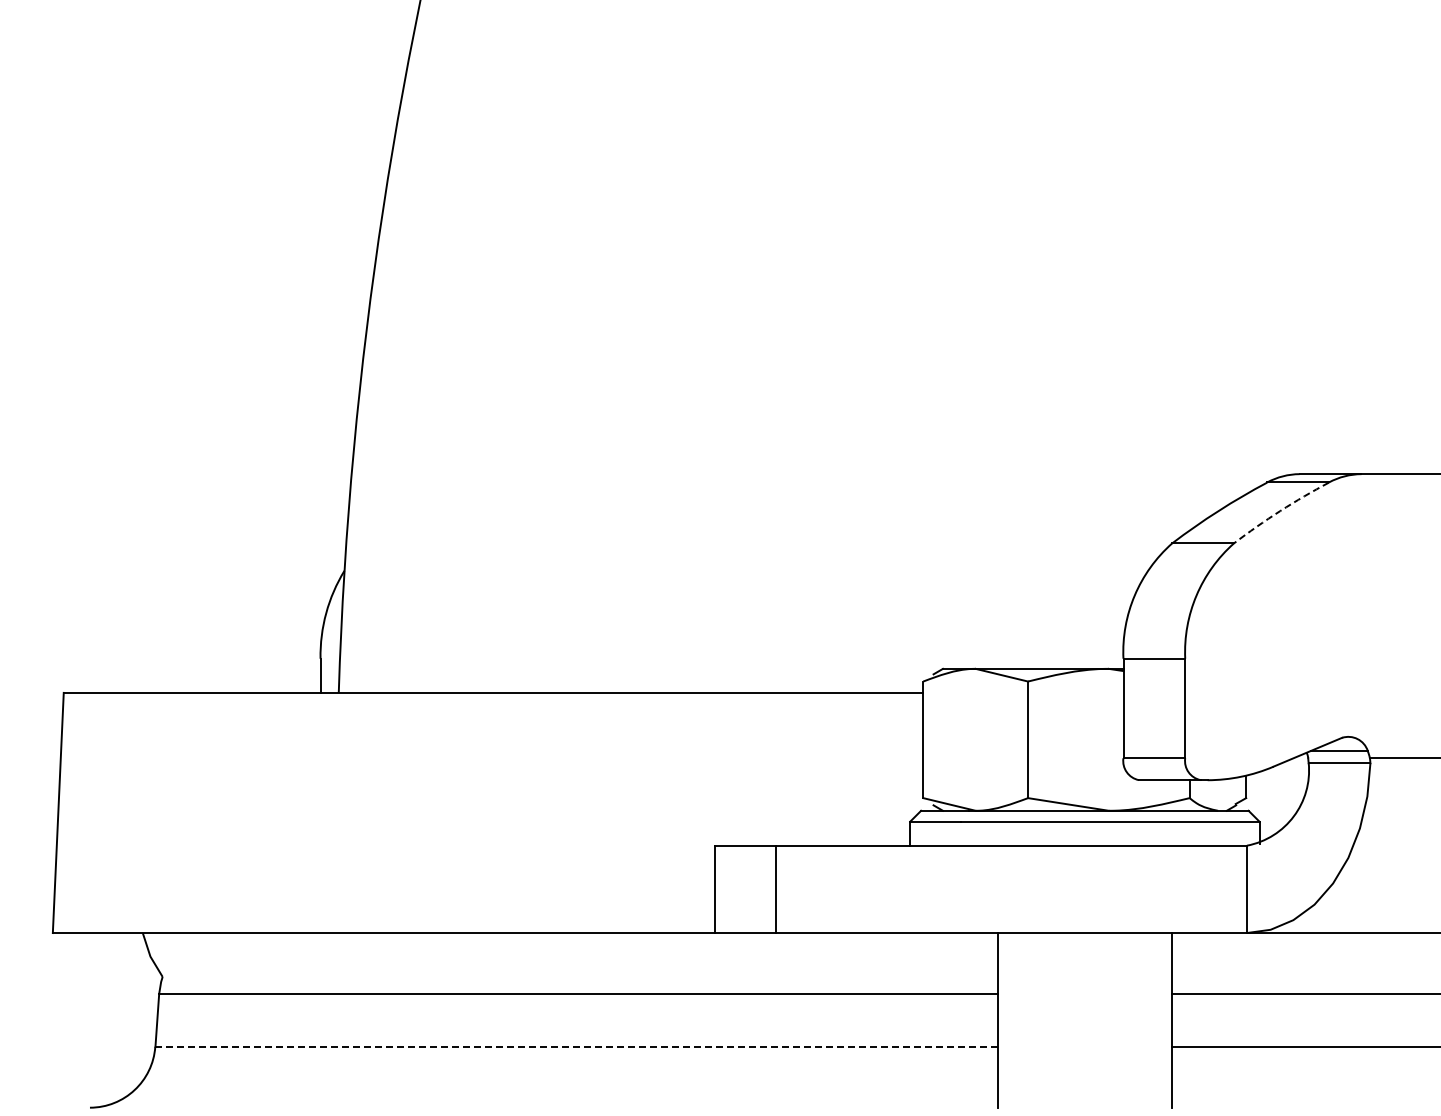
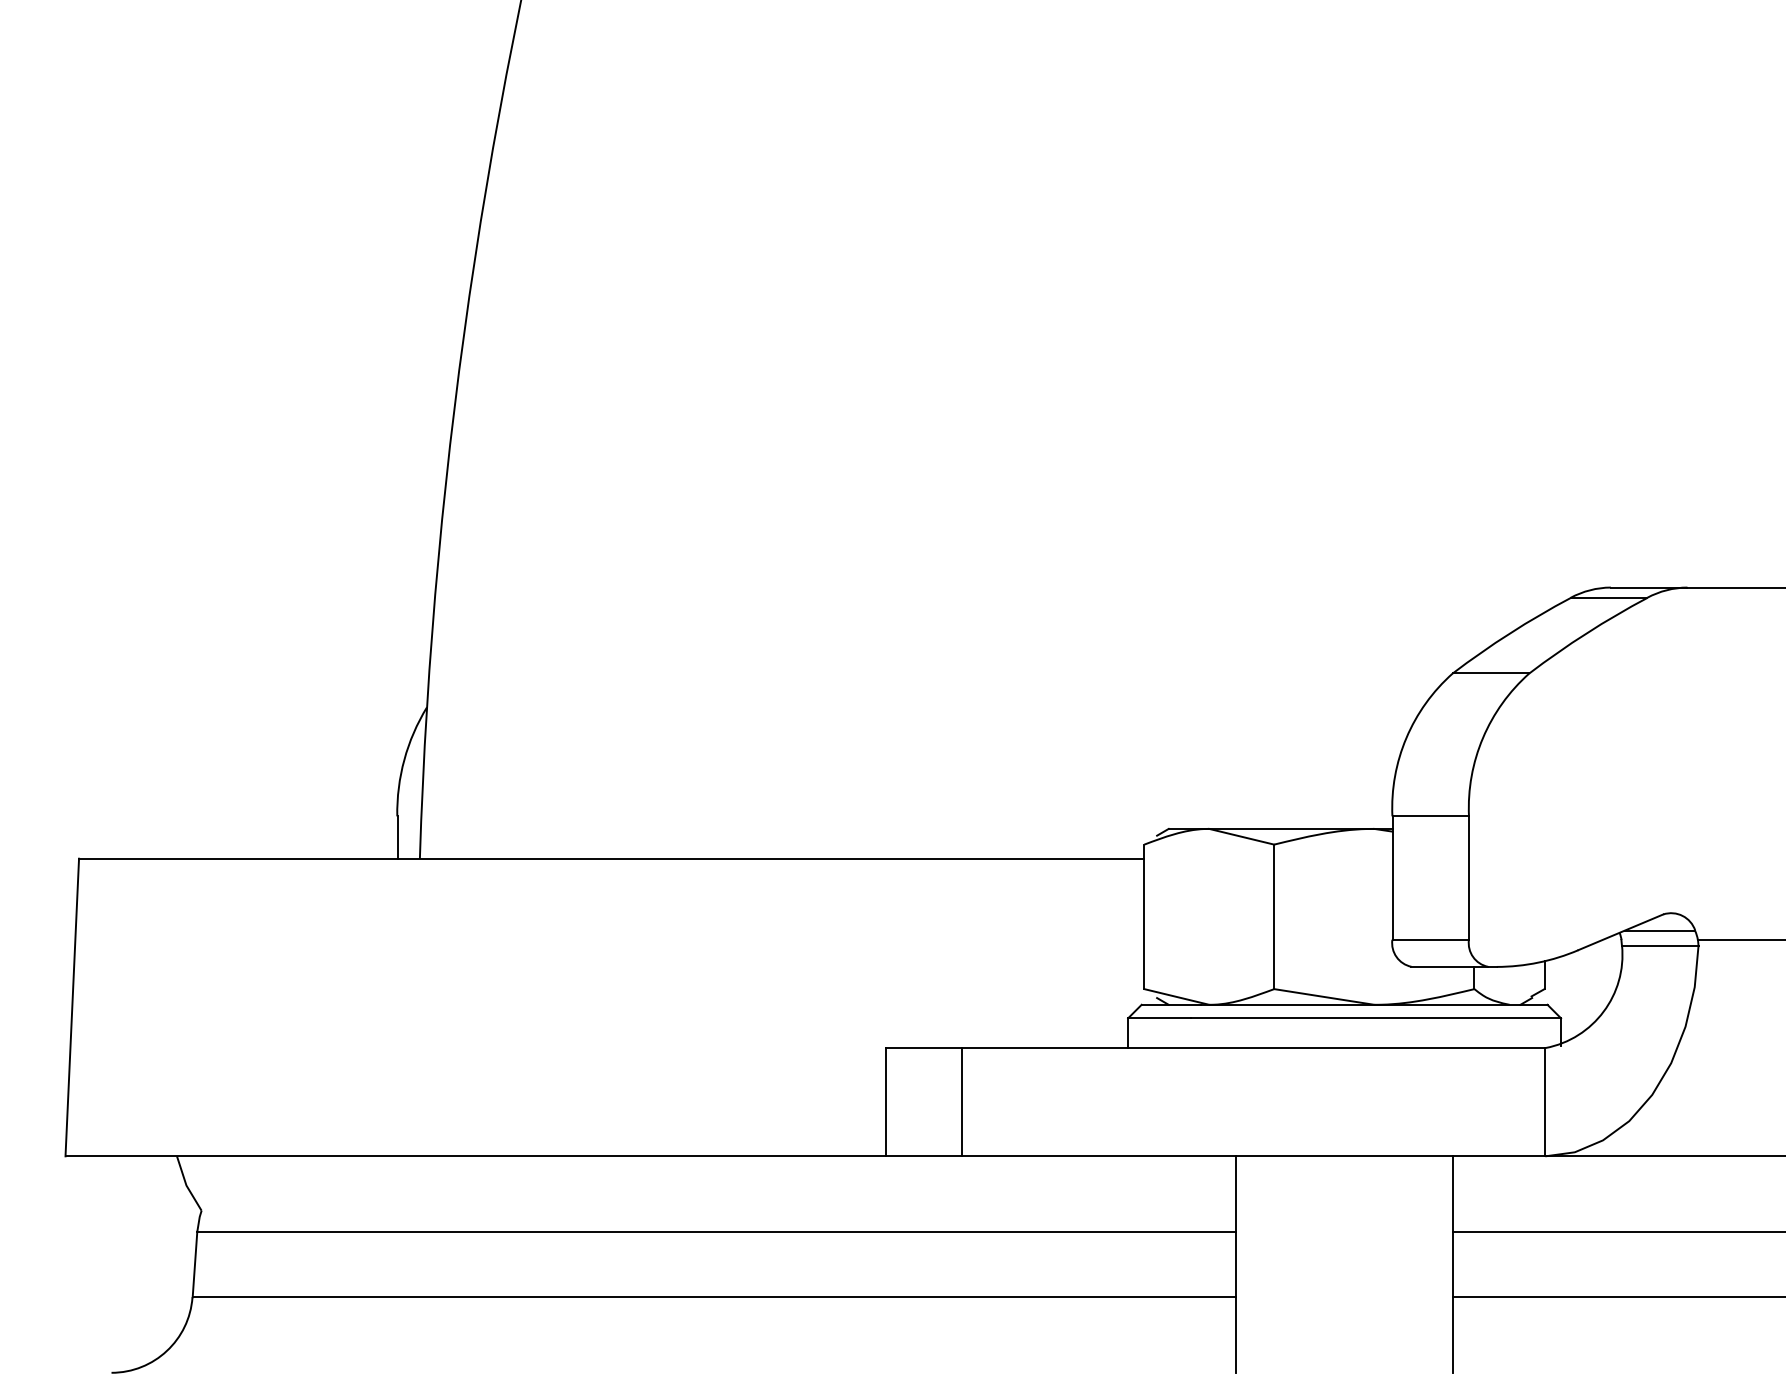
arc: (1280, 511) -> (1587, 633), dashed -> solid
line: (576, 1046) -> (714, 1296), dashed -> solid

